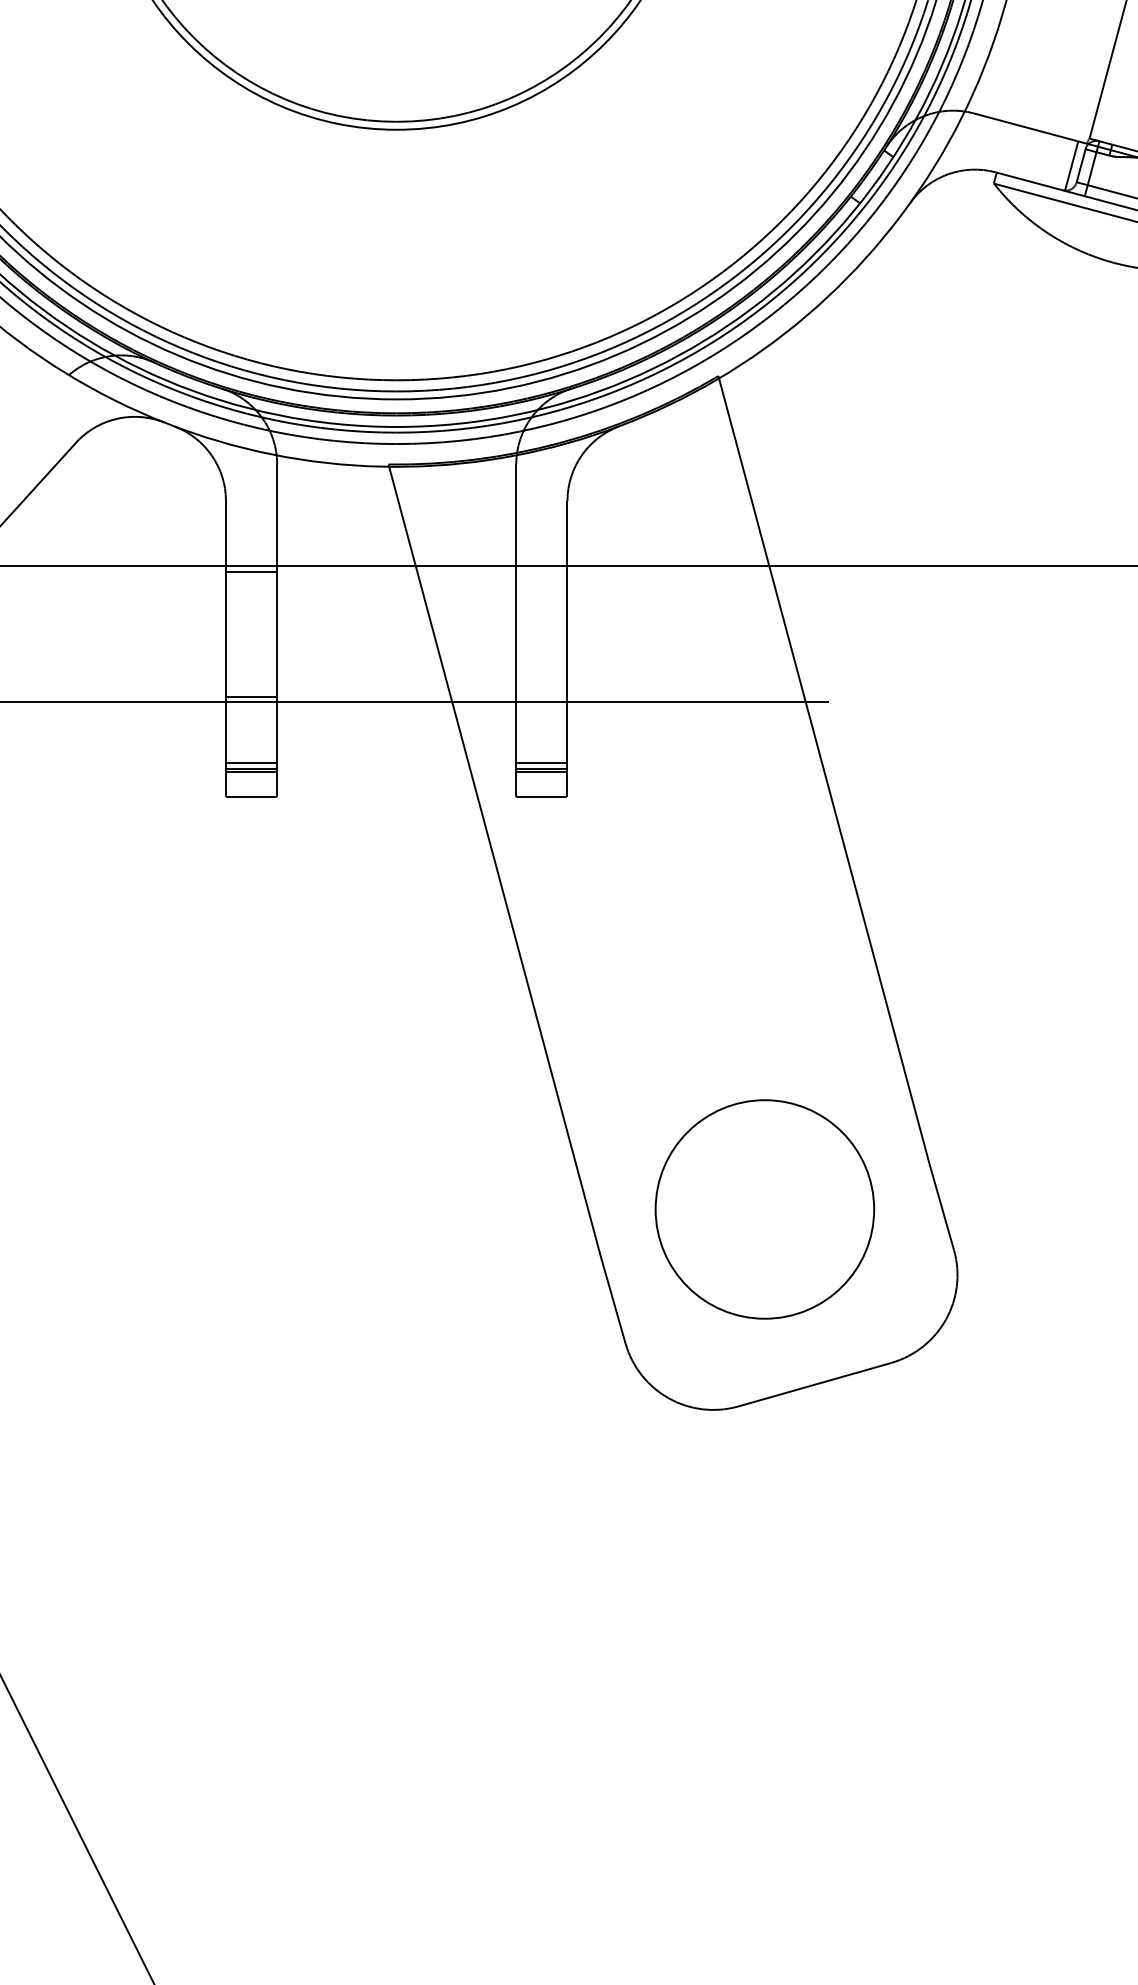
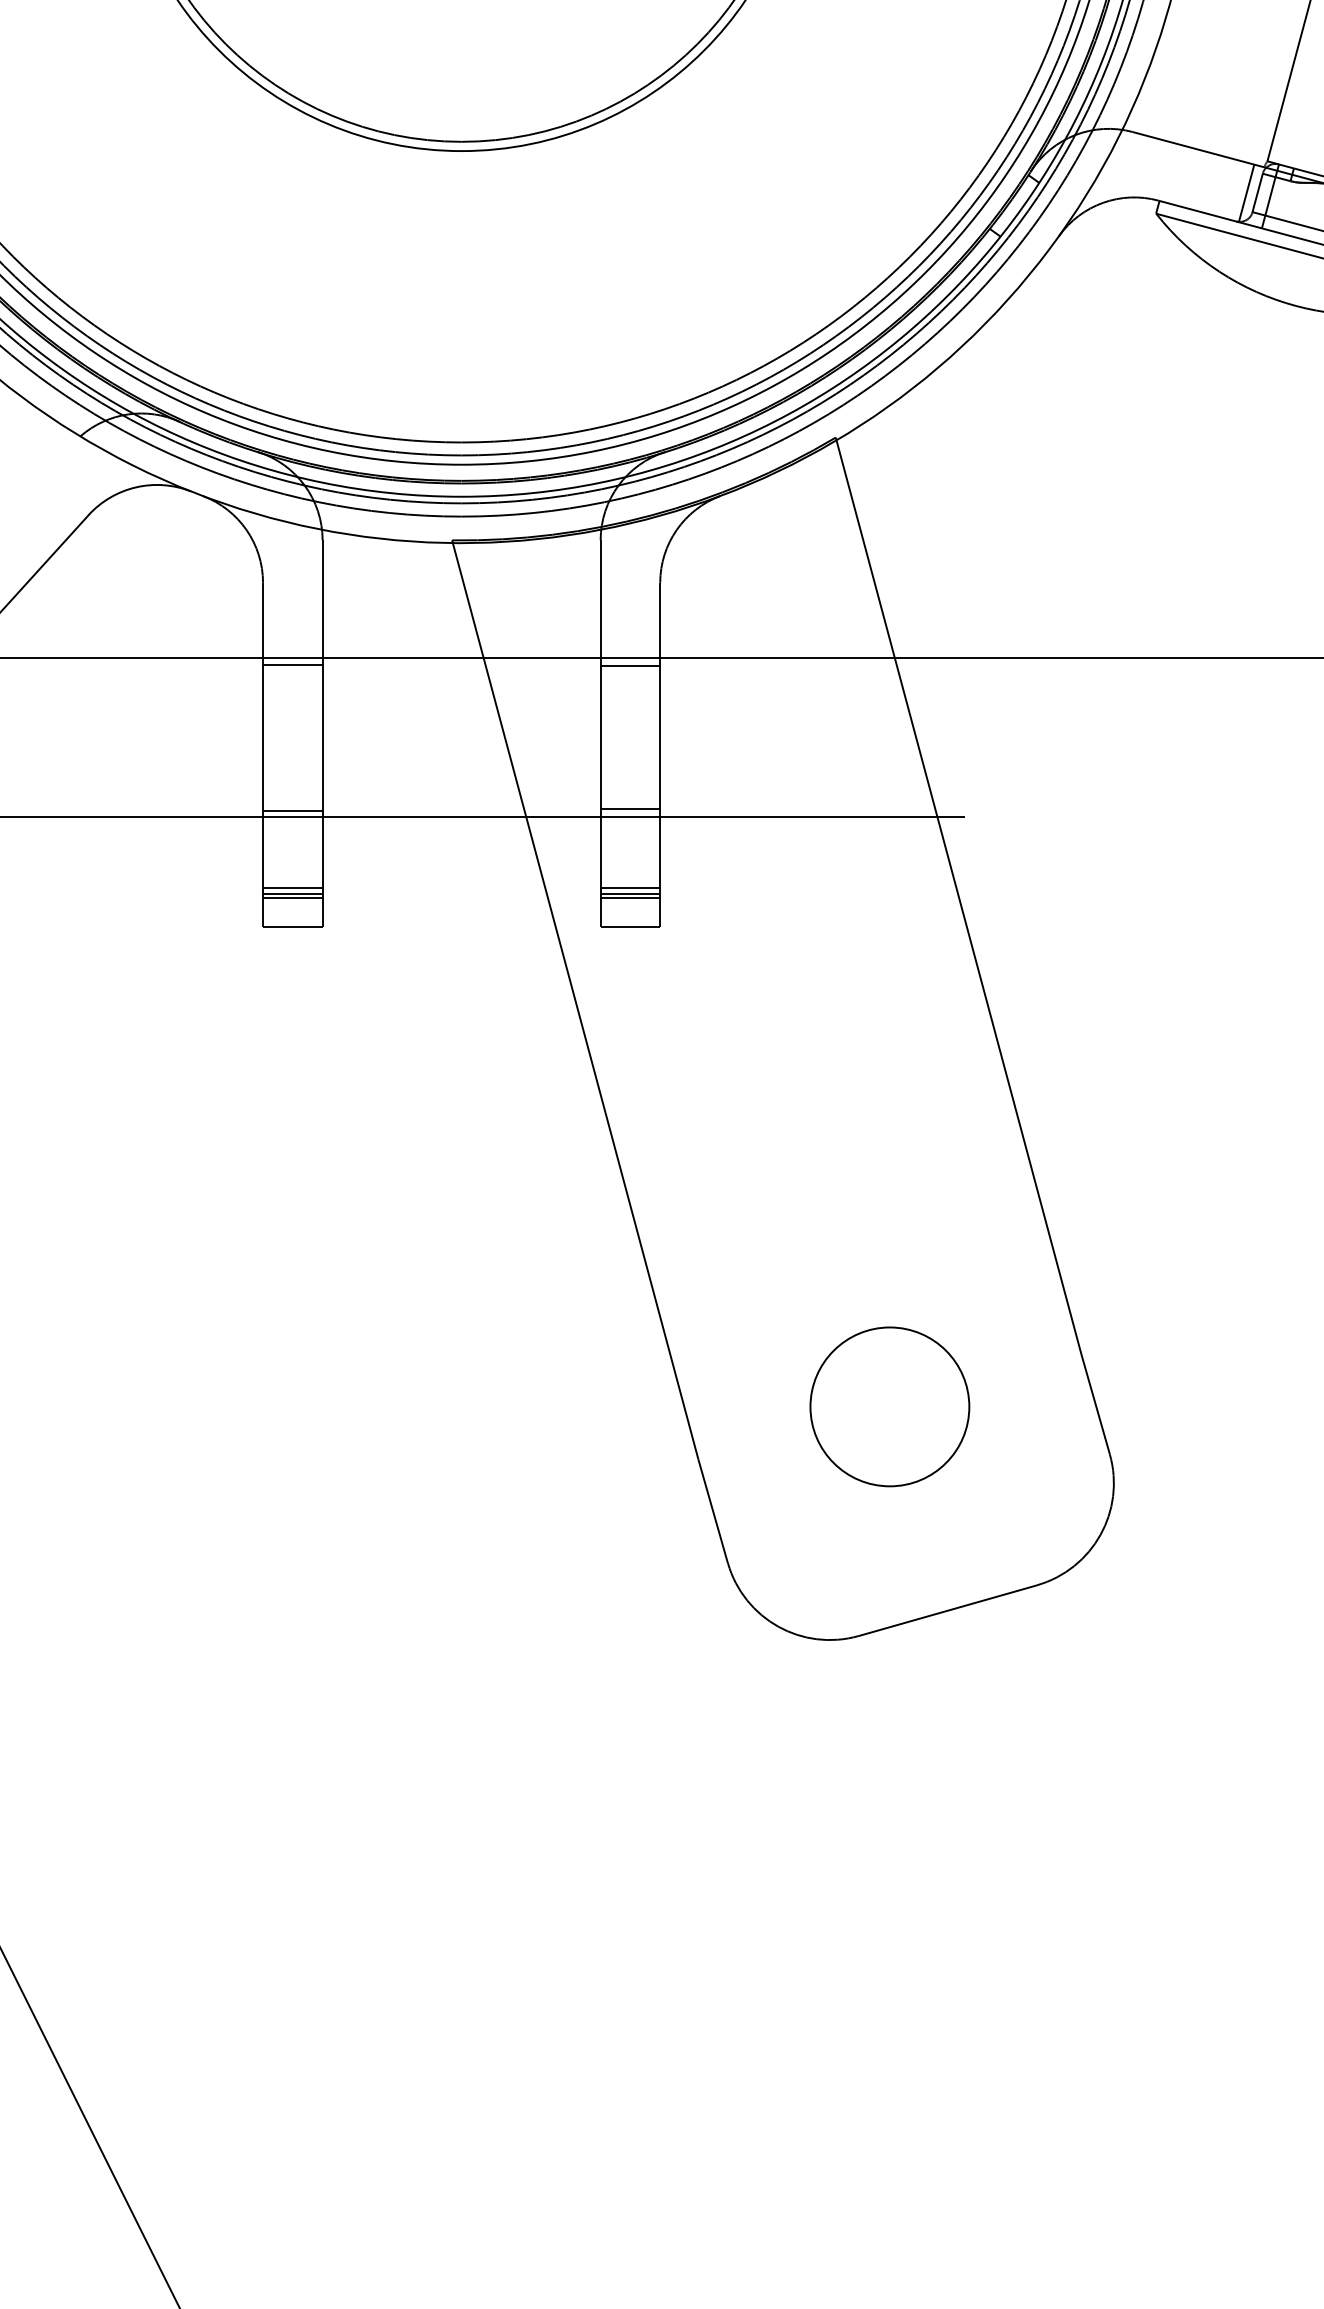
line: (541, 572) -> (630, 666), added
line: (541, 695) -> (630, 809), added
circle: (764, 1209) -> (889, 1406), size x0.62

